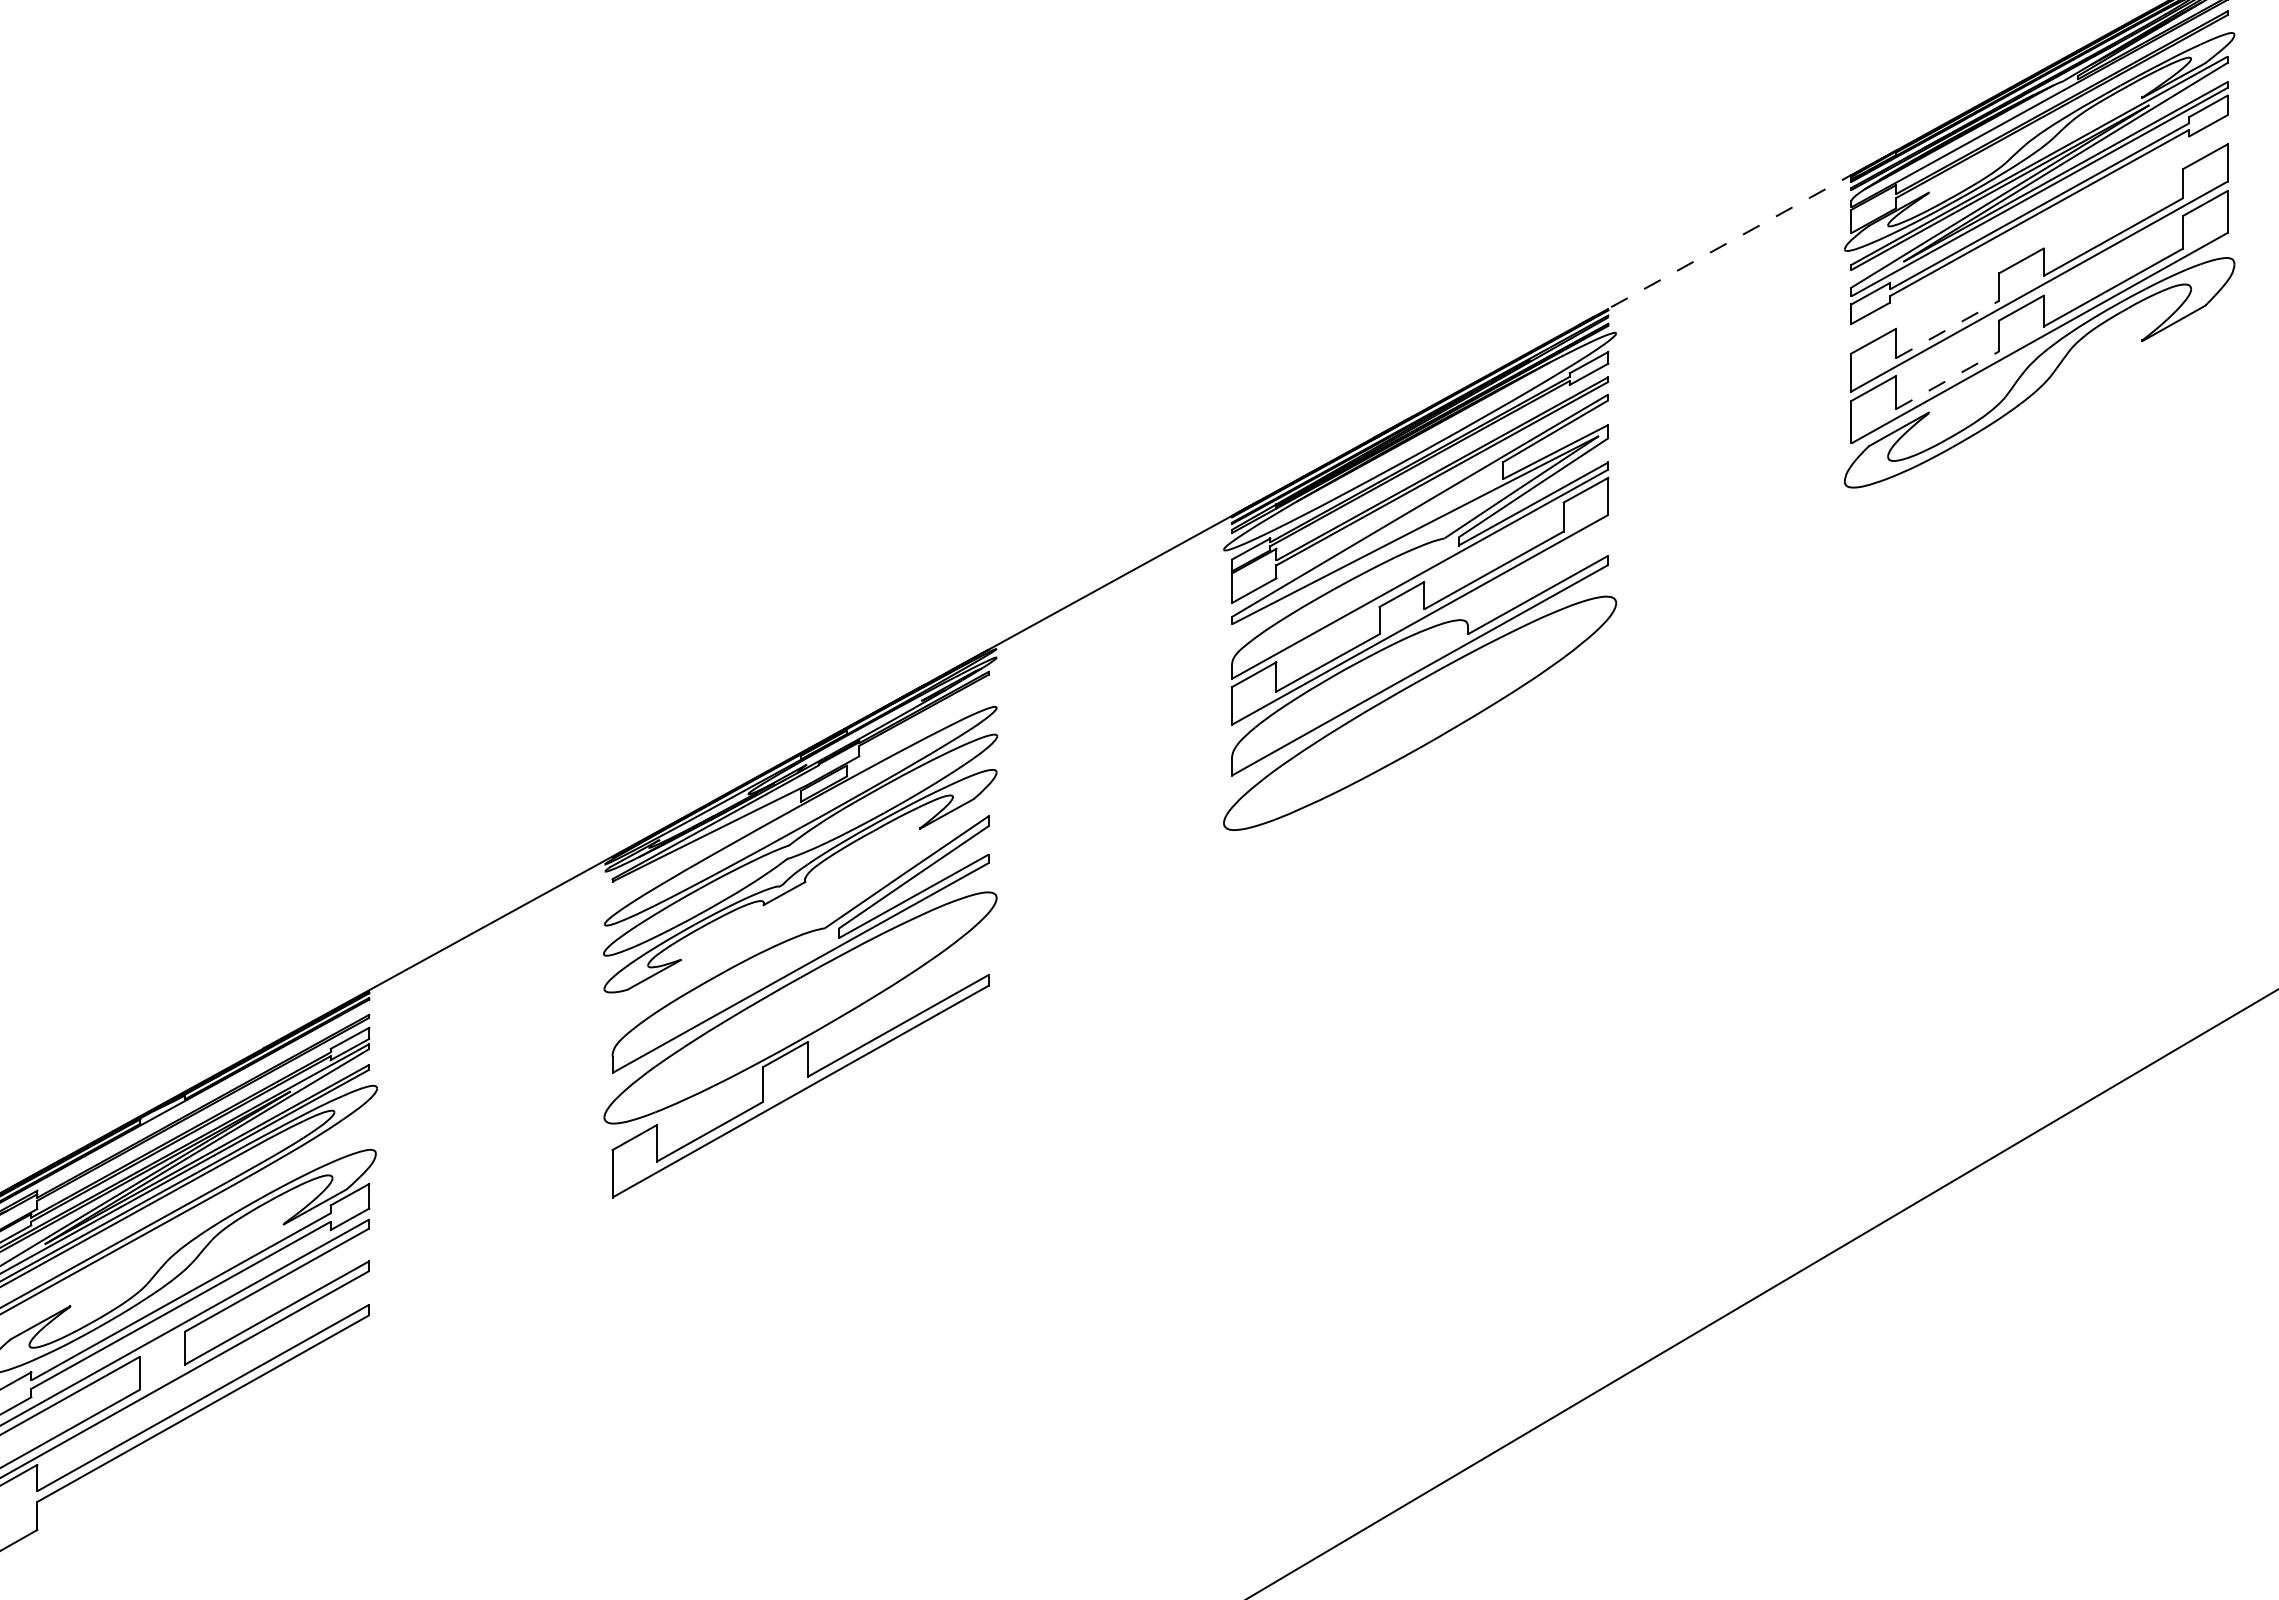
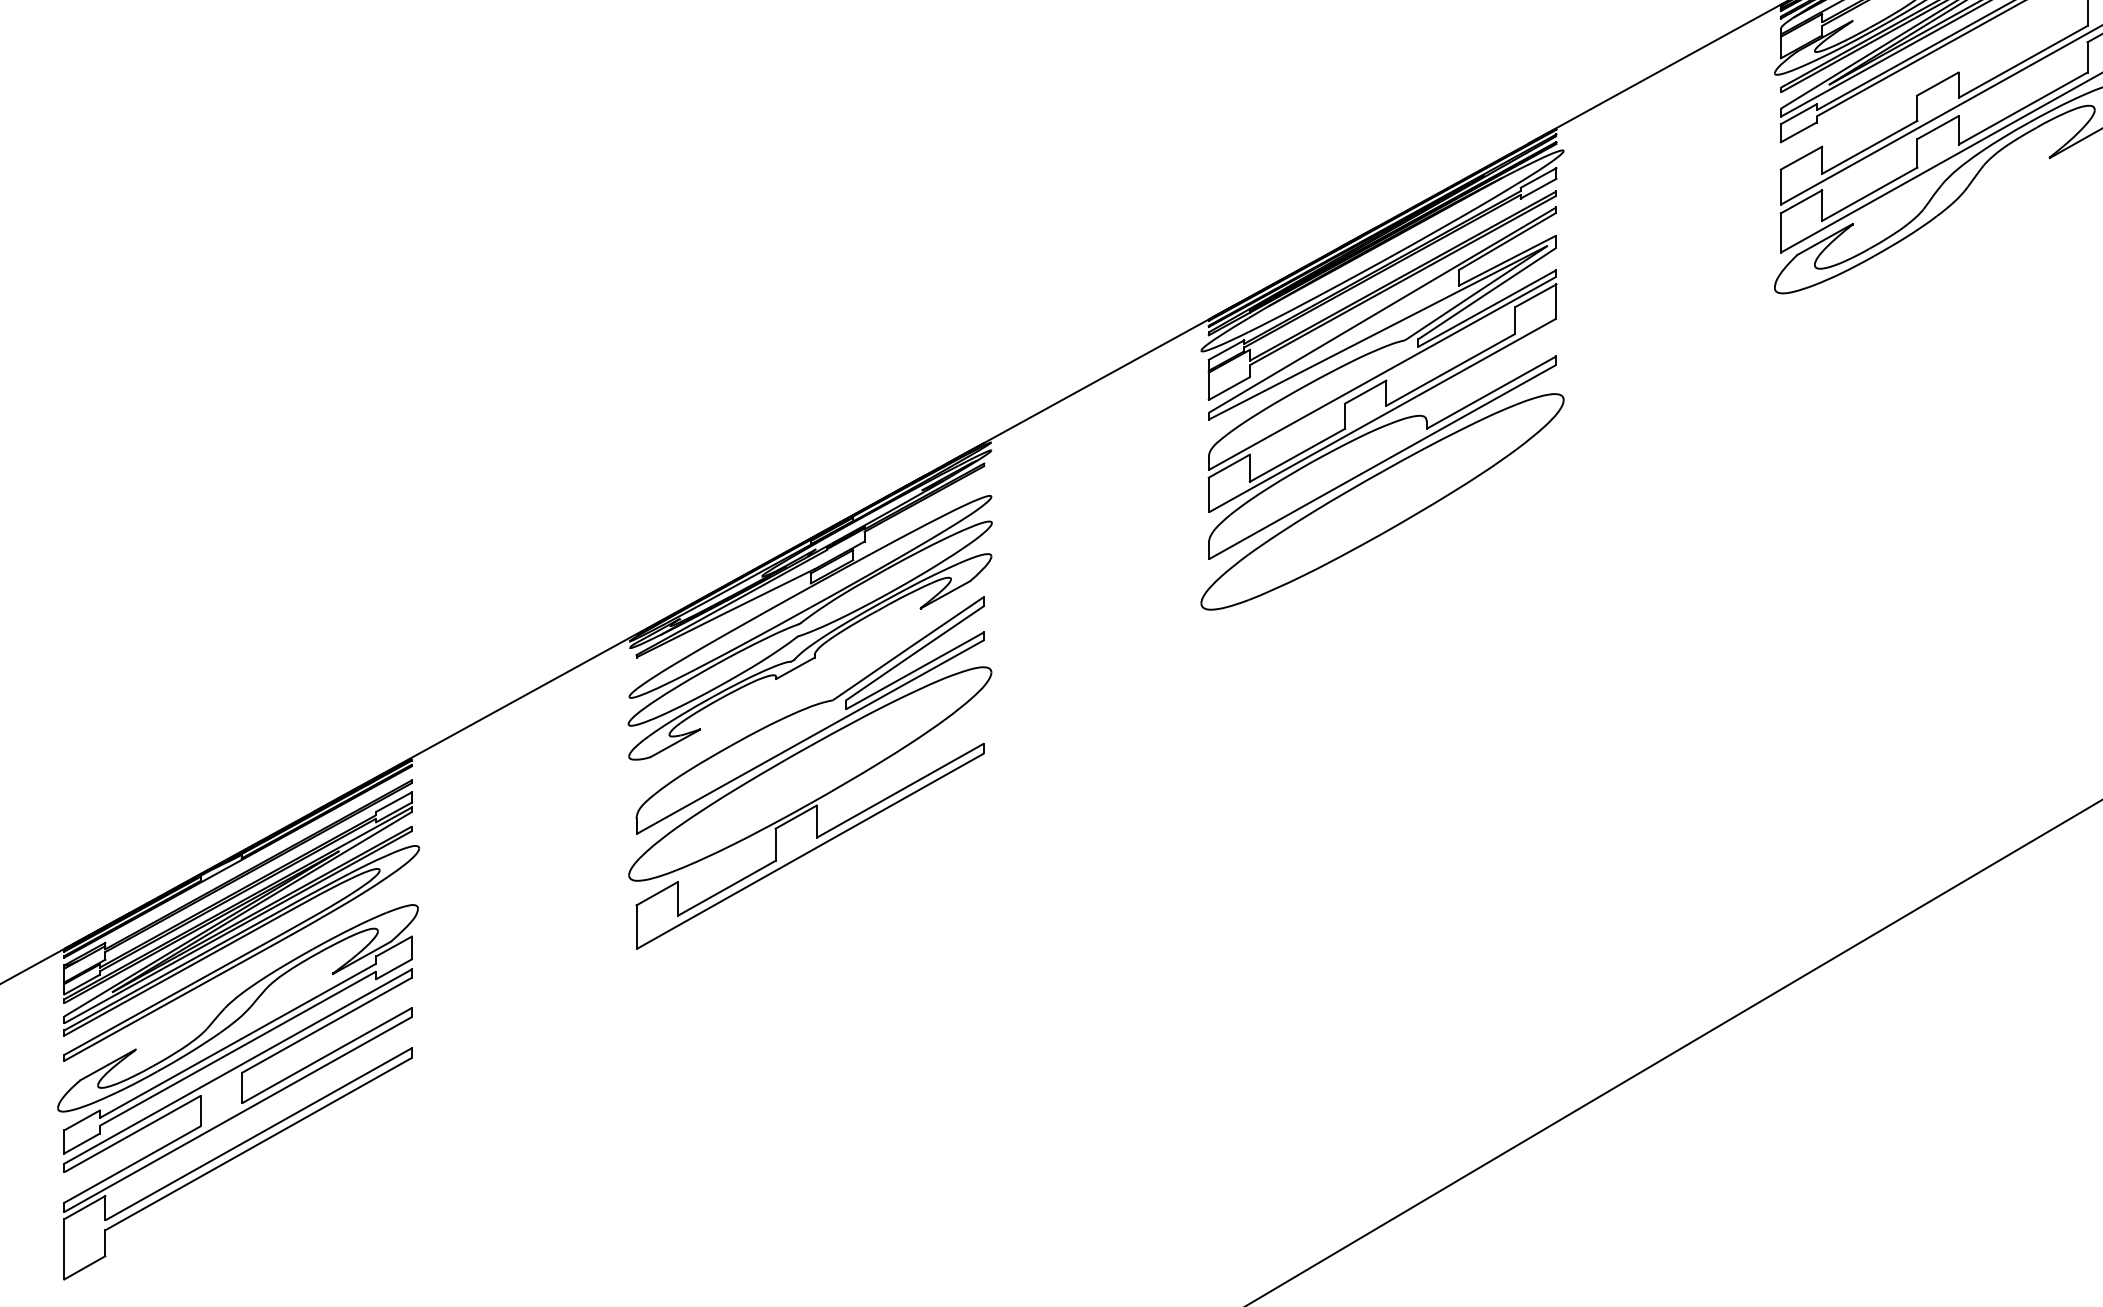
line: (1714, 250) -> (1654, 74), dashed -> solid
line: (1947, 329) -> (1869, 147), dashed -> solid
line: (1947, 380) -> (1869, 194), dashed -> solid

